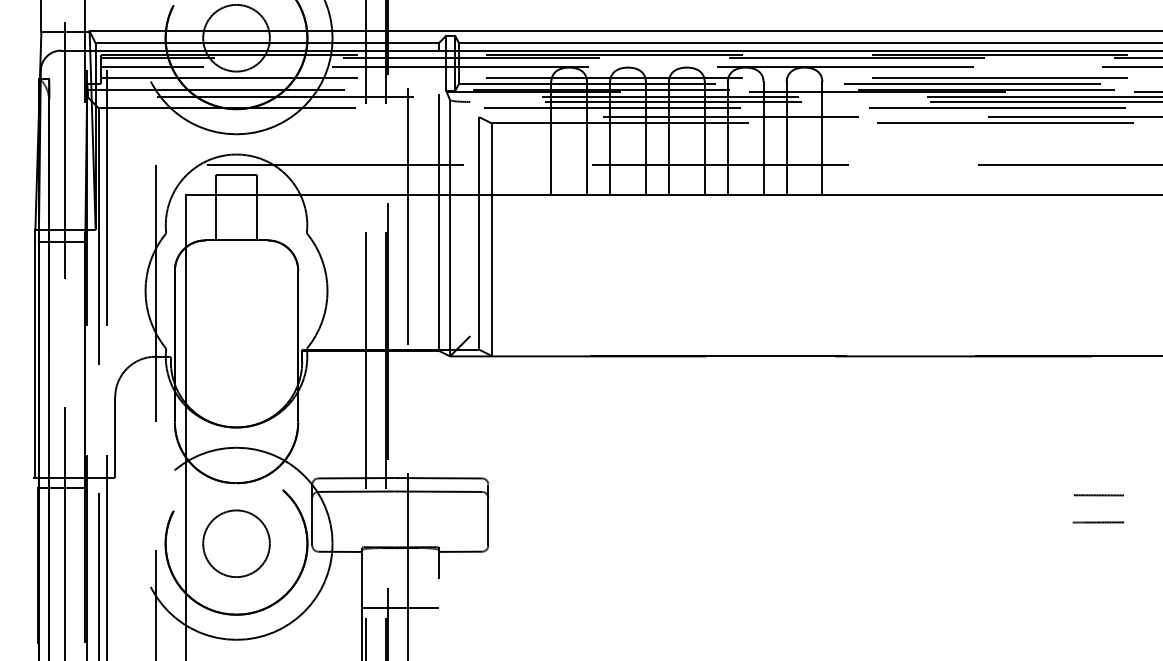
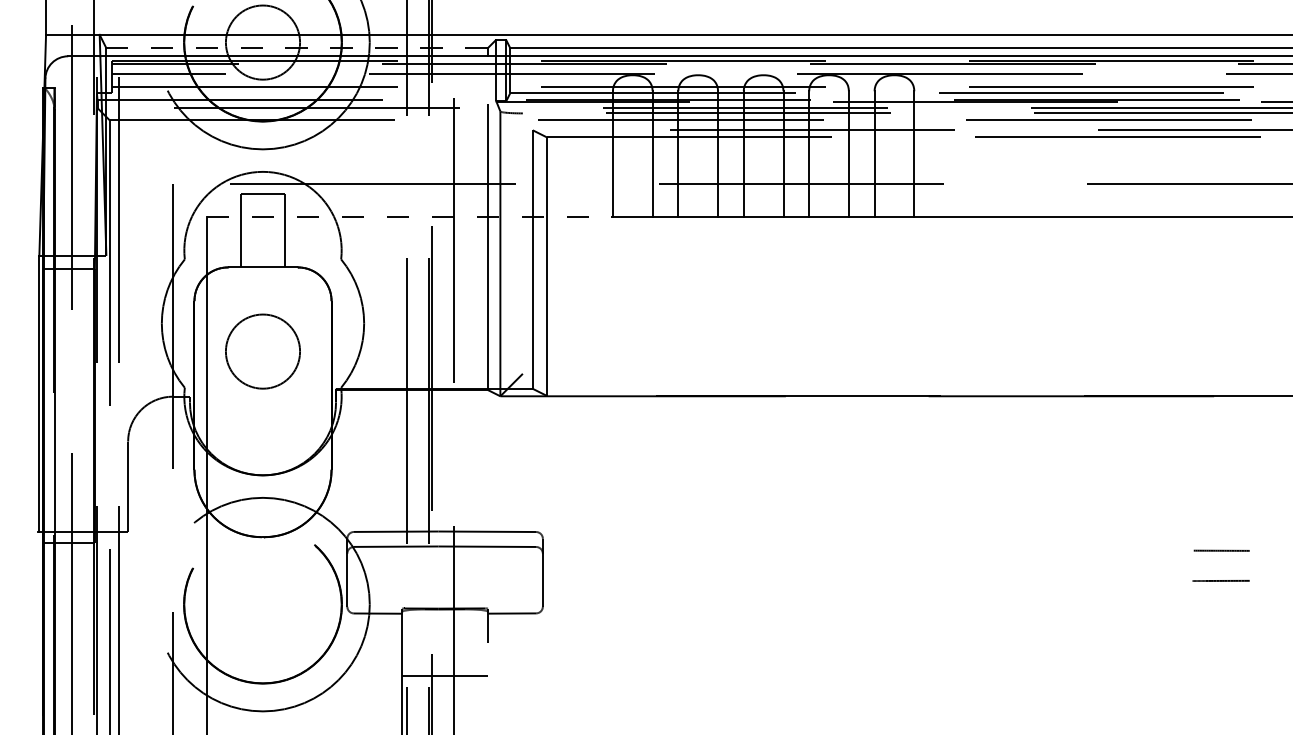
line: (267, 43) -> (297, 48), solid -> dashed
line: (369, 195) -> (410, 217), solid -> dashed
circle: (236, 543) -> (262, 351), moved

